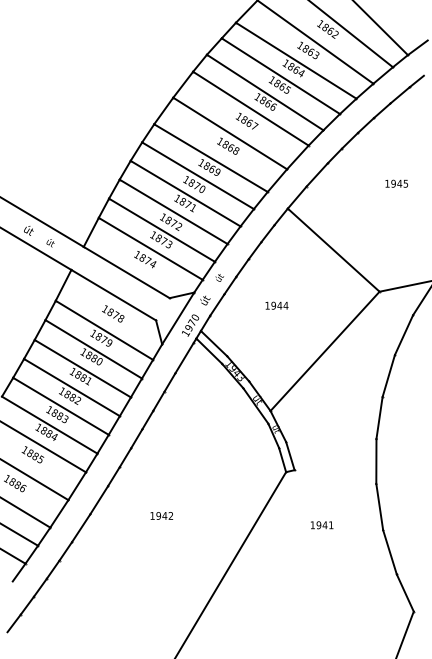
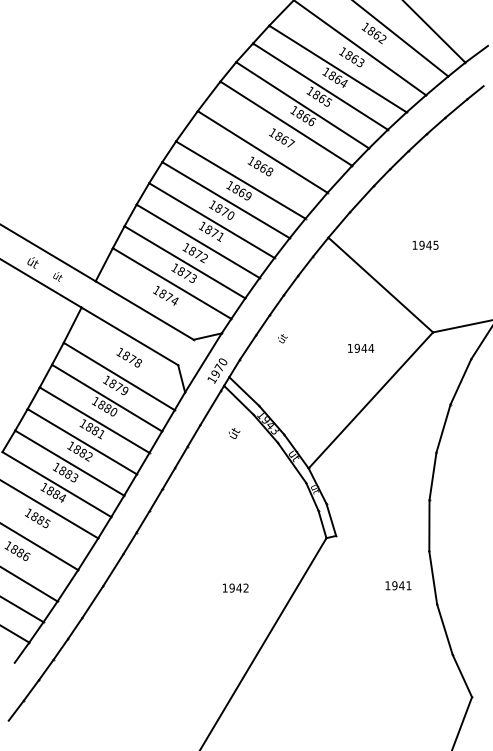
text: (396, 183) -> (425, 244), moved
text: (219, 277) -> (282, 338), moved
text: (205, 300) -> (234, 433), moved
text: (277, 304) -> (361, 347), moved
text: (161, 515) -> (235, 587), moved
text: (322, 525) -> (398, 585), moved

